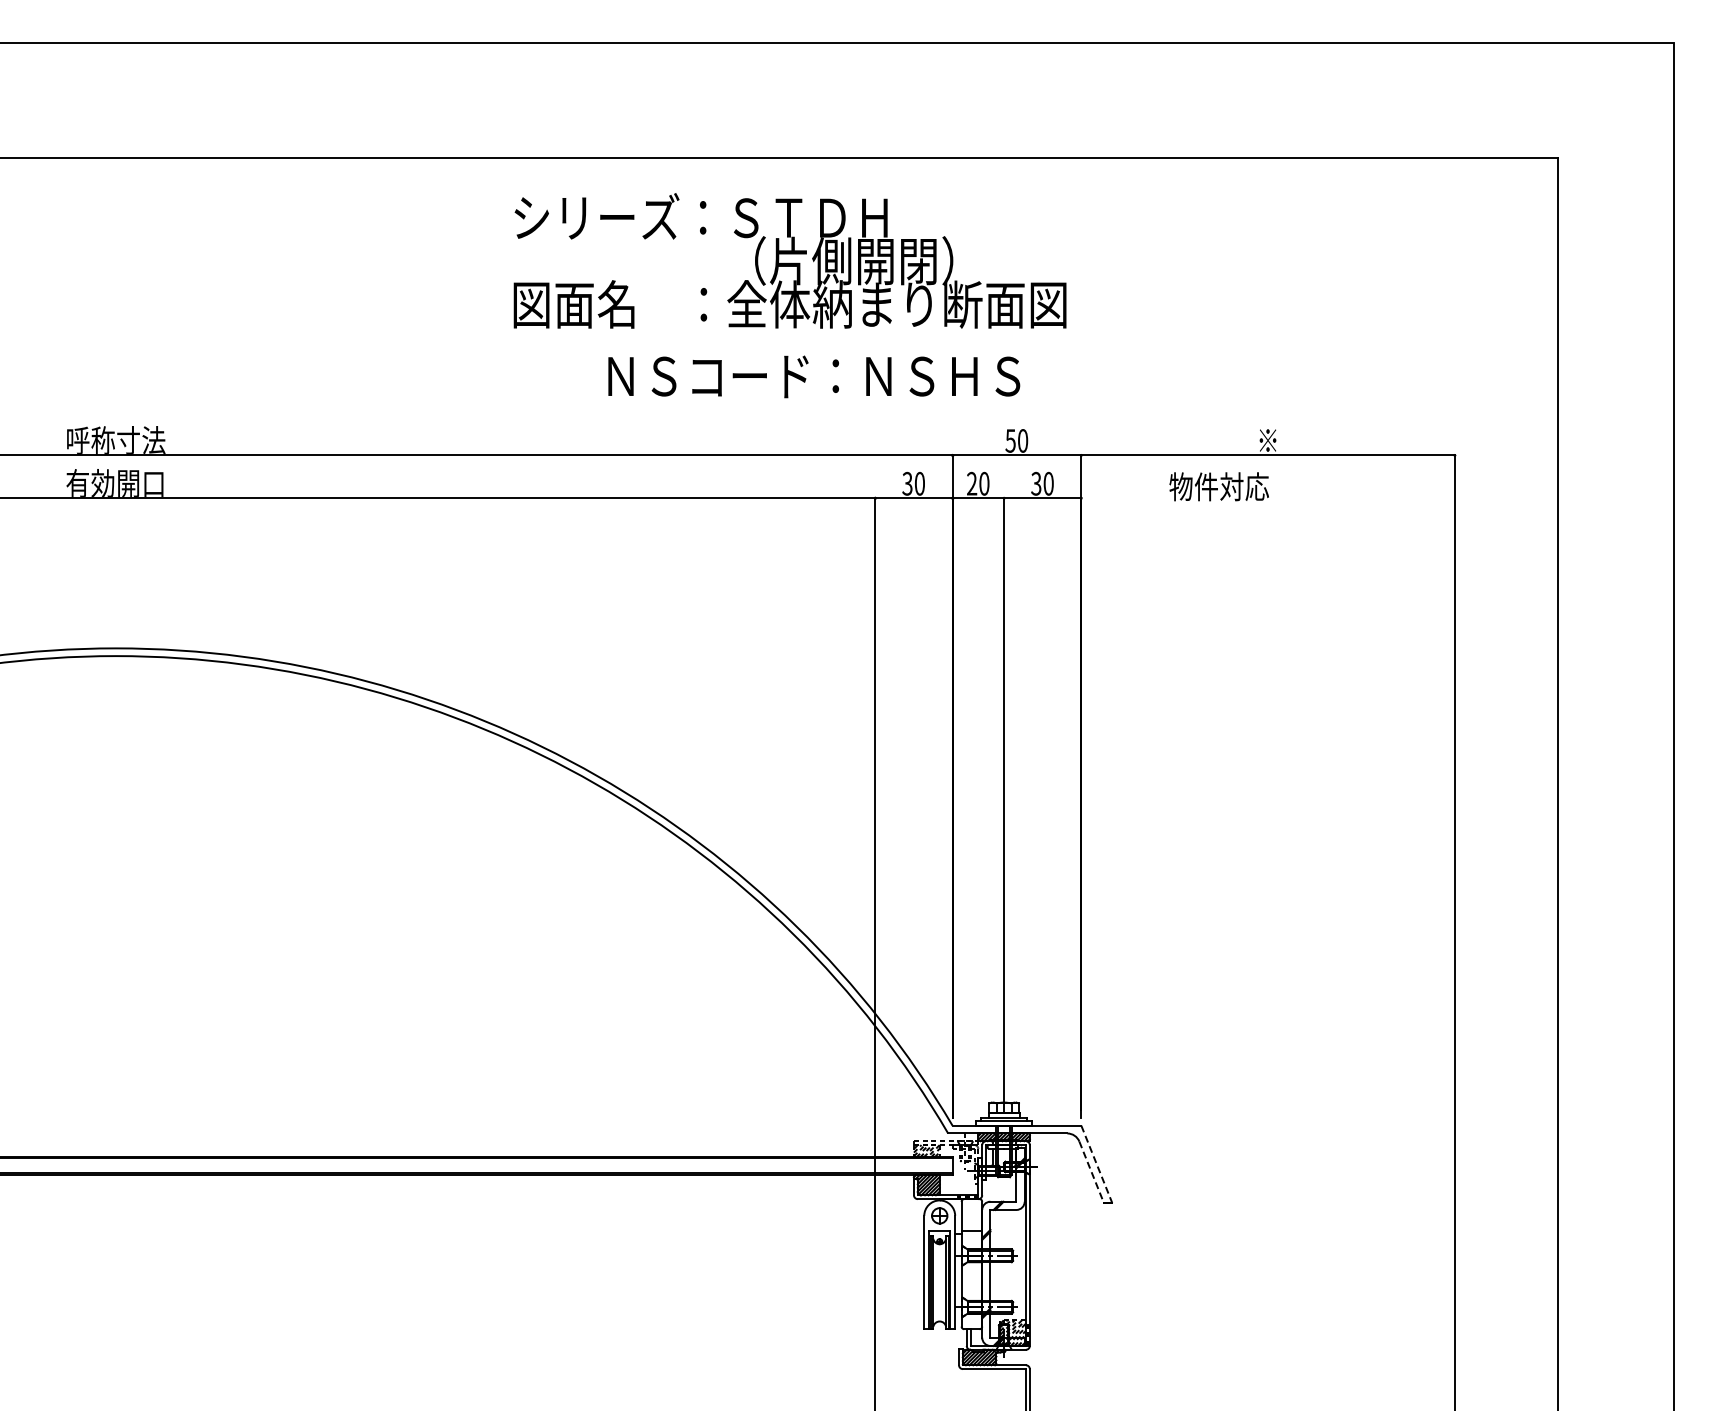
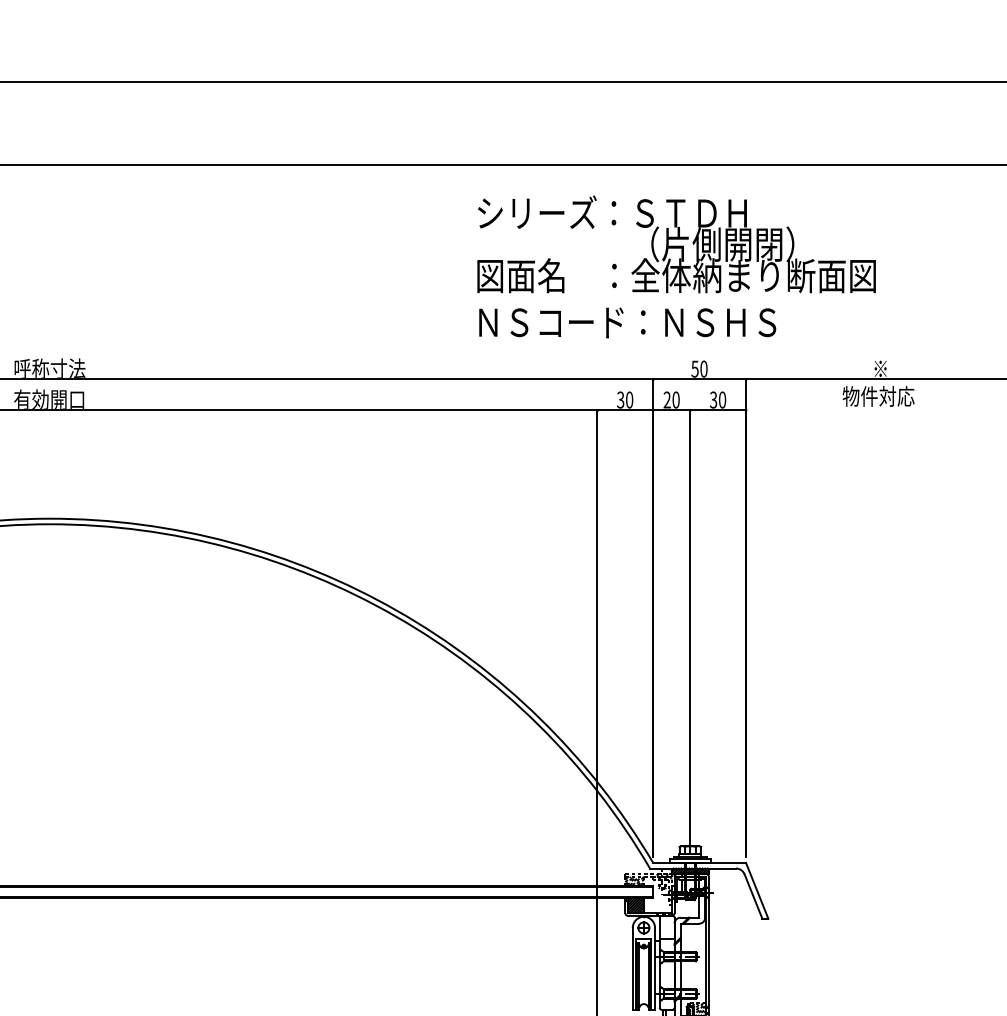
text: (789, 260) -> (676, 244), moved
text: (814, 376) -> (627, 322), moved
text: (1218, 486) -> (878, 396), moved
line: (1096, 1164) -> (756, 890), dashed -> solid
line: (1091, 1172) -> (753, 896), dashed -> solid

